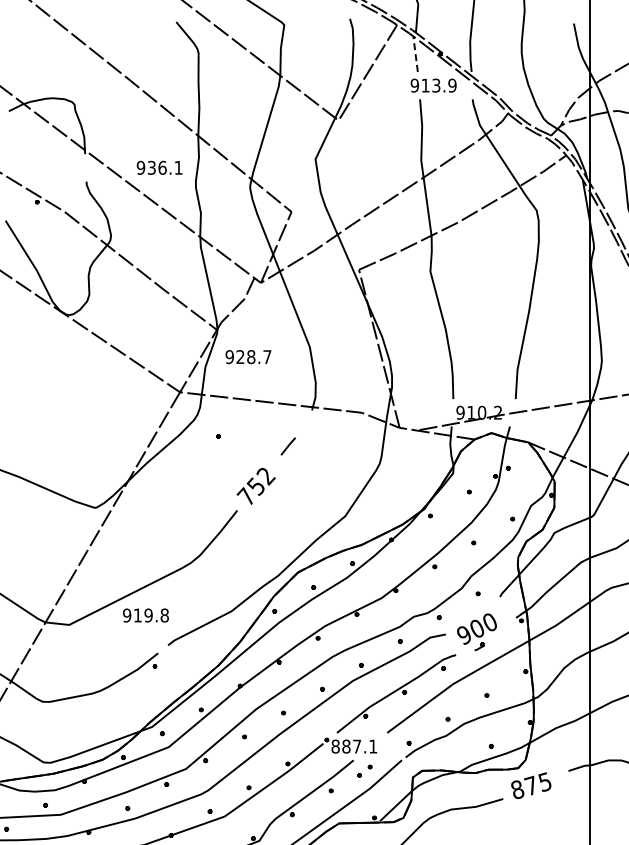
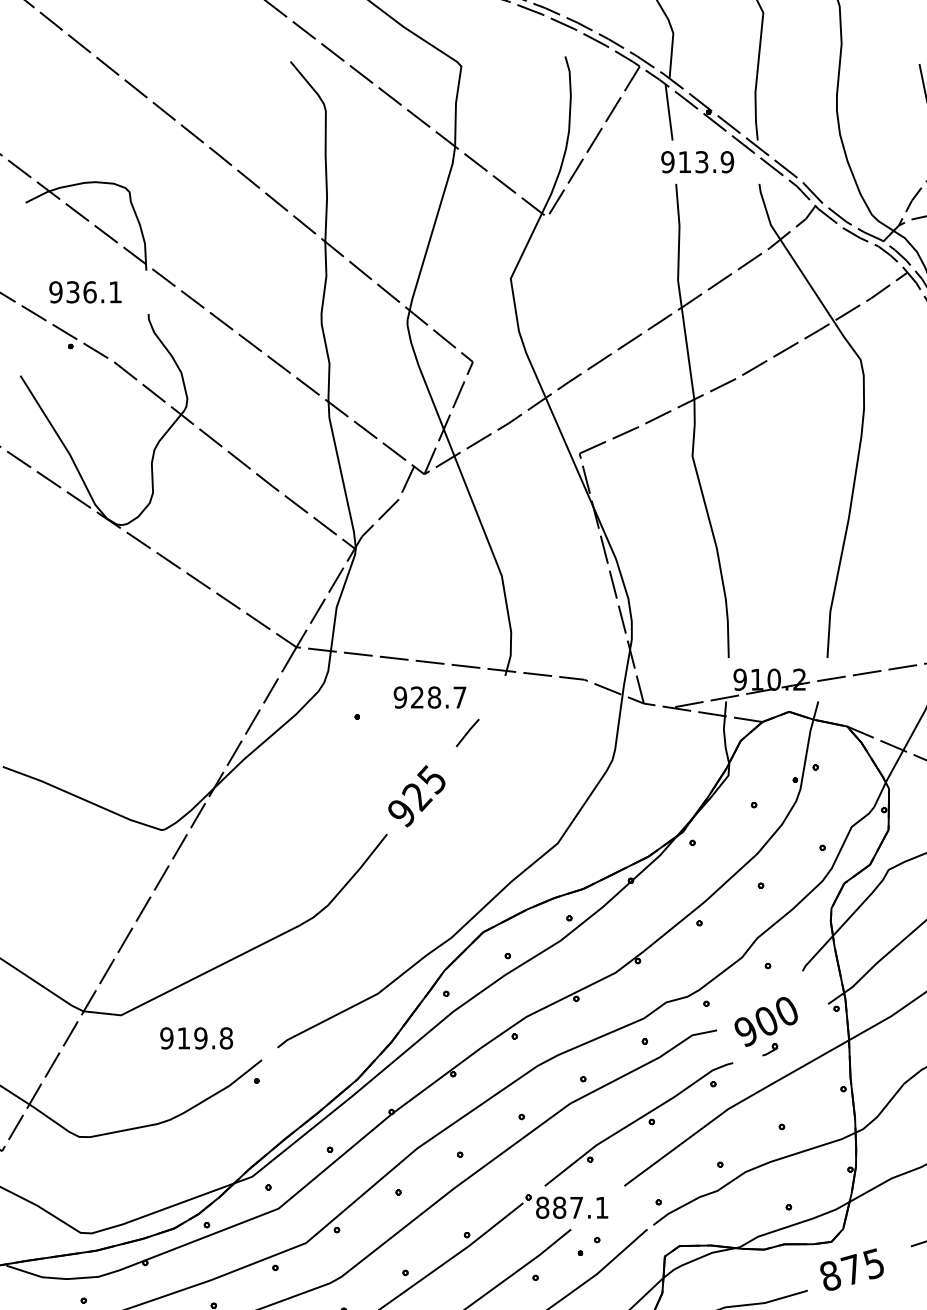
line: (415, 54) -> (668, 112), dashed -> solid
text: (159, 167) -> (85, 291), moved
text: (248, 357) -> (430, 698), moved
text: (255, 486) -> (415, 796), 752 -> 925
text: (145, 615) -> (195, 1038), moved

